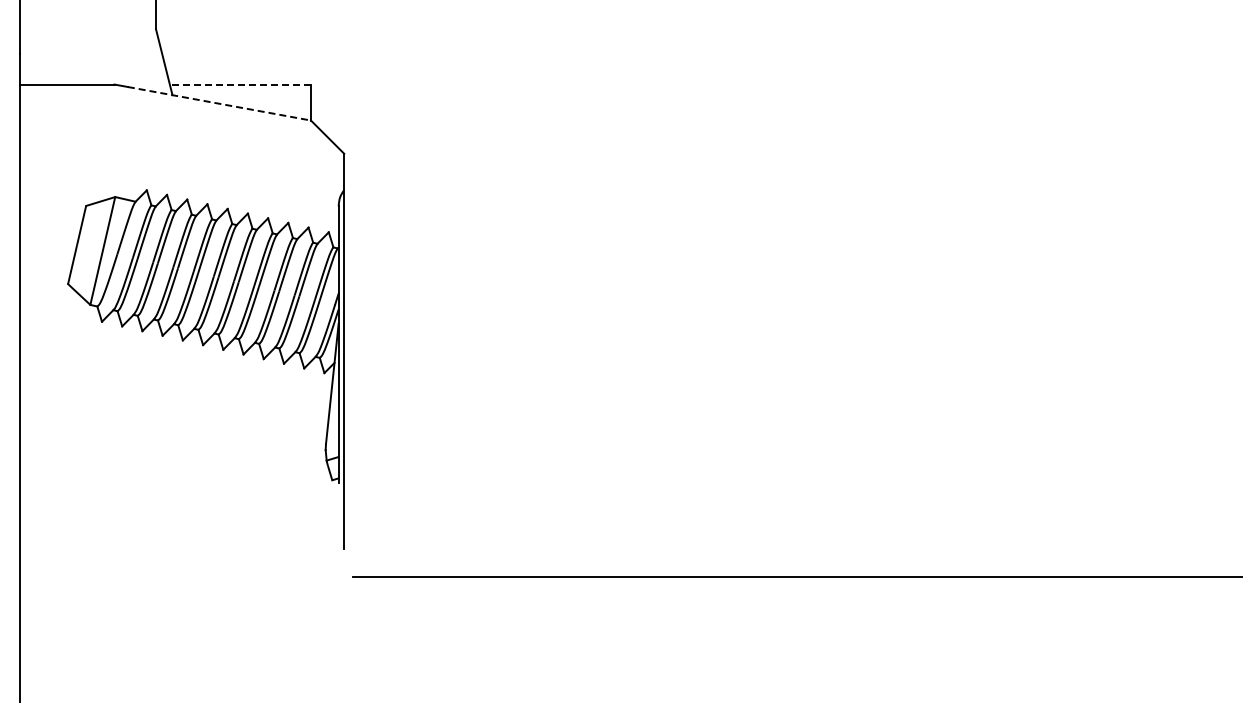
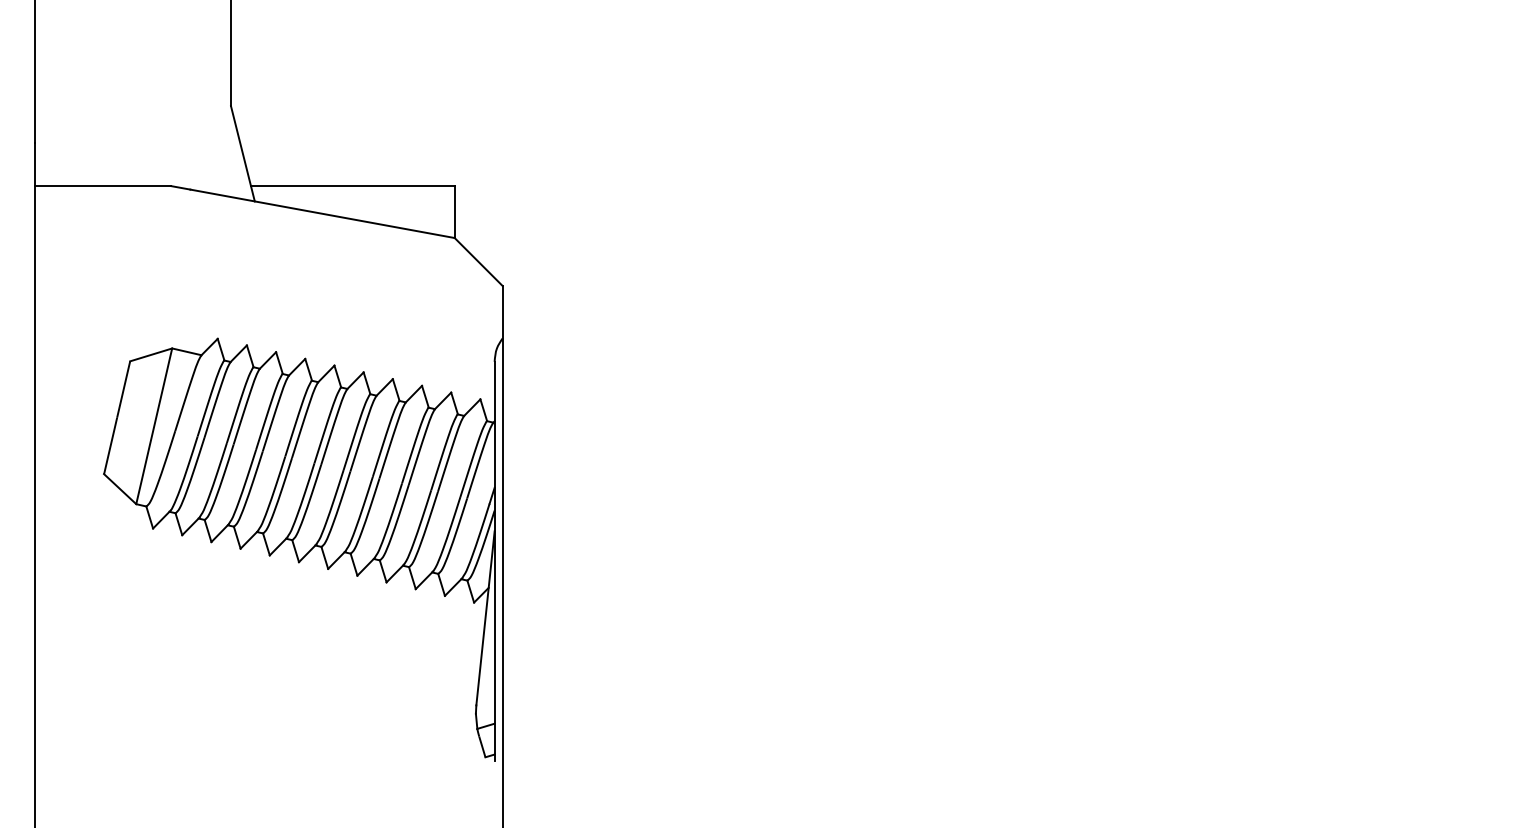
line: (240, 84) -> (352, 186), dashed -> solid
line: (219, 103) -> (322, 213), dashed -> solid

